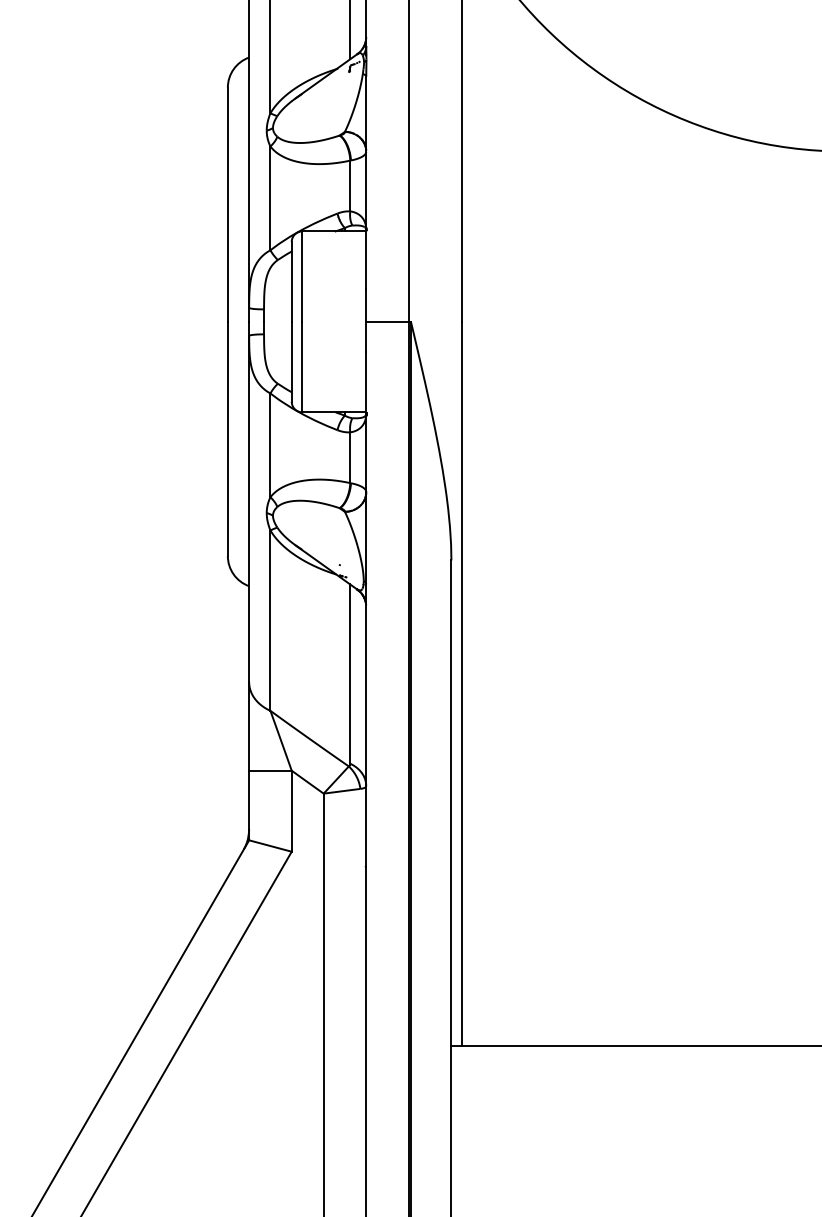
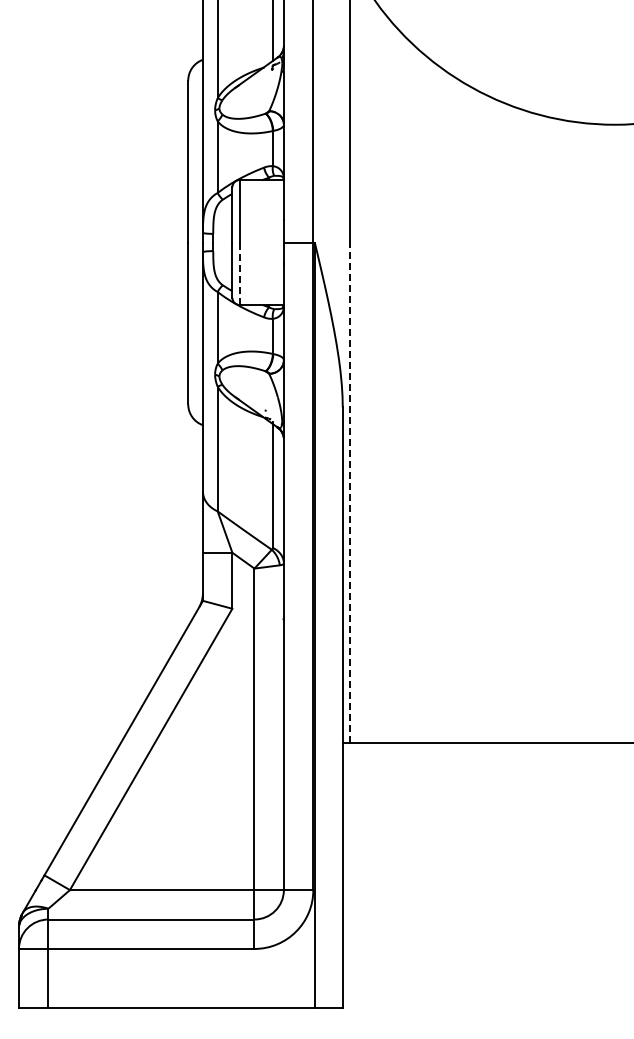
line: (302, 368) -> (239, 274), solid -> dashed
line: (462, 683) -> (350, 492), solid -> dashed

